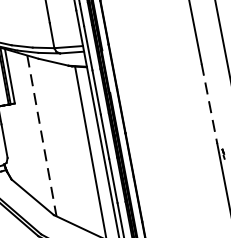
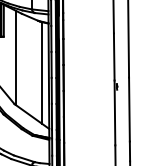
line: (210, 104) -> (114, 57), dashed -> solid
line: (41, 136) -> (15, 58), dashed -> solid

